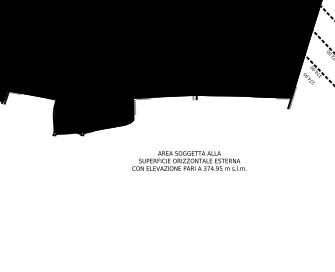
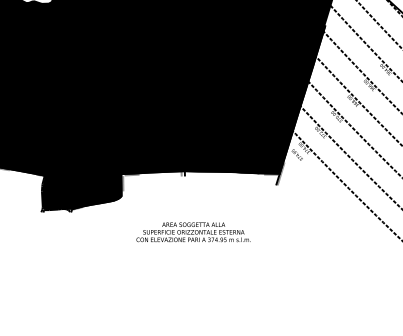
text: (189, 161) -> (193, 232), moved

